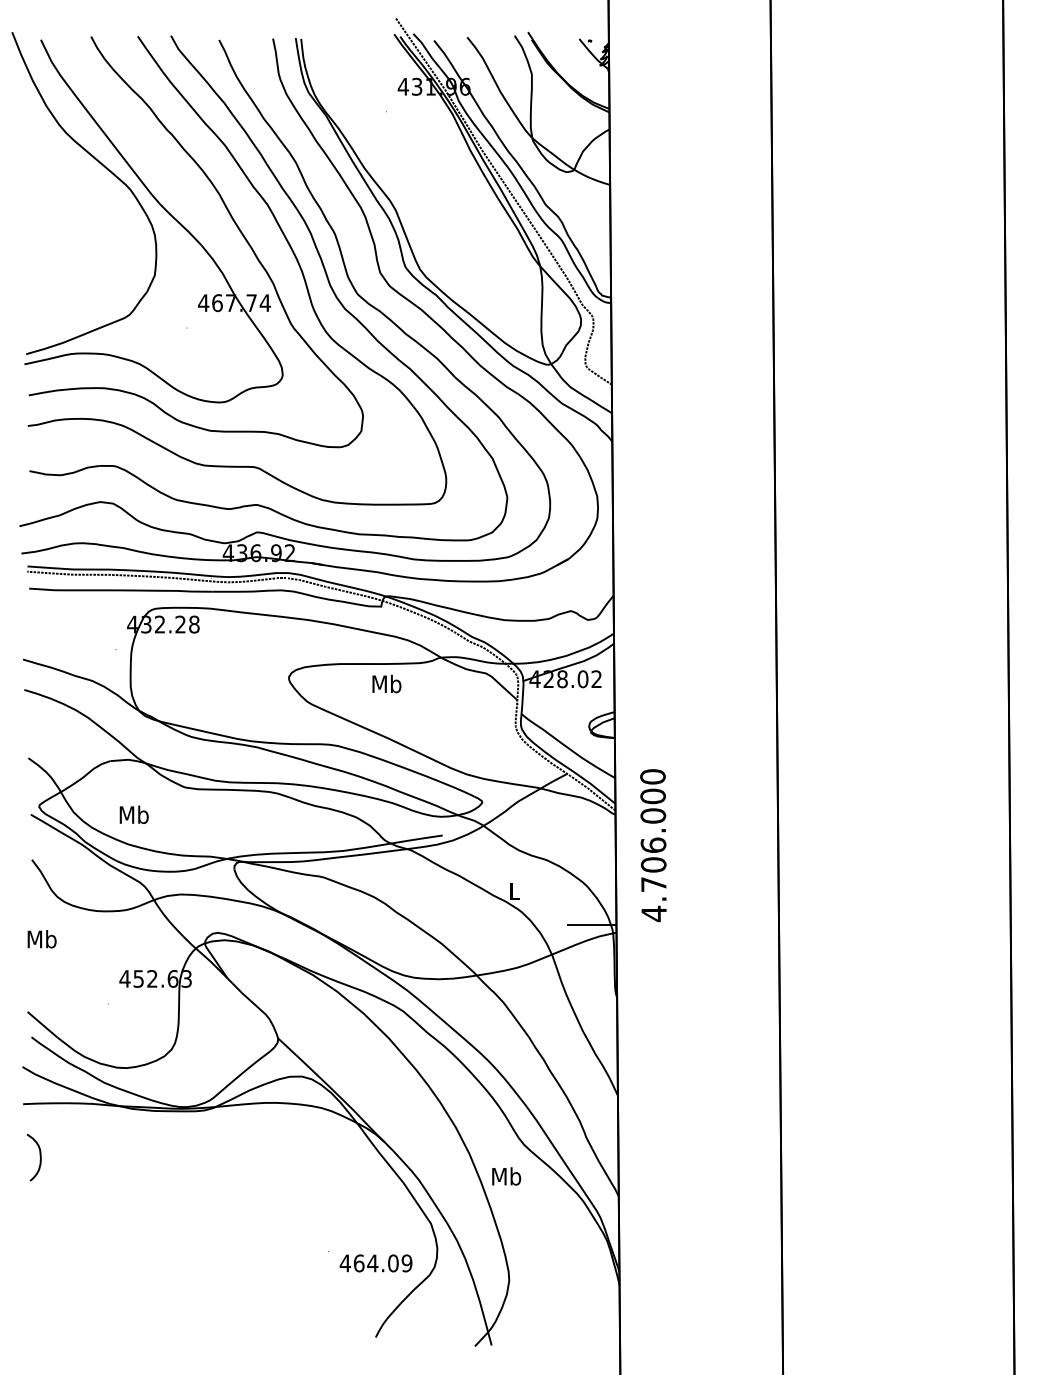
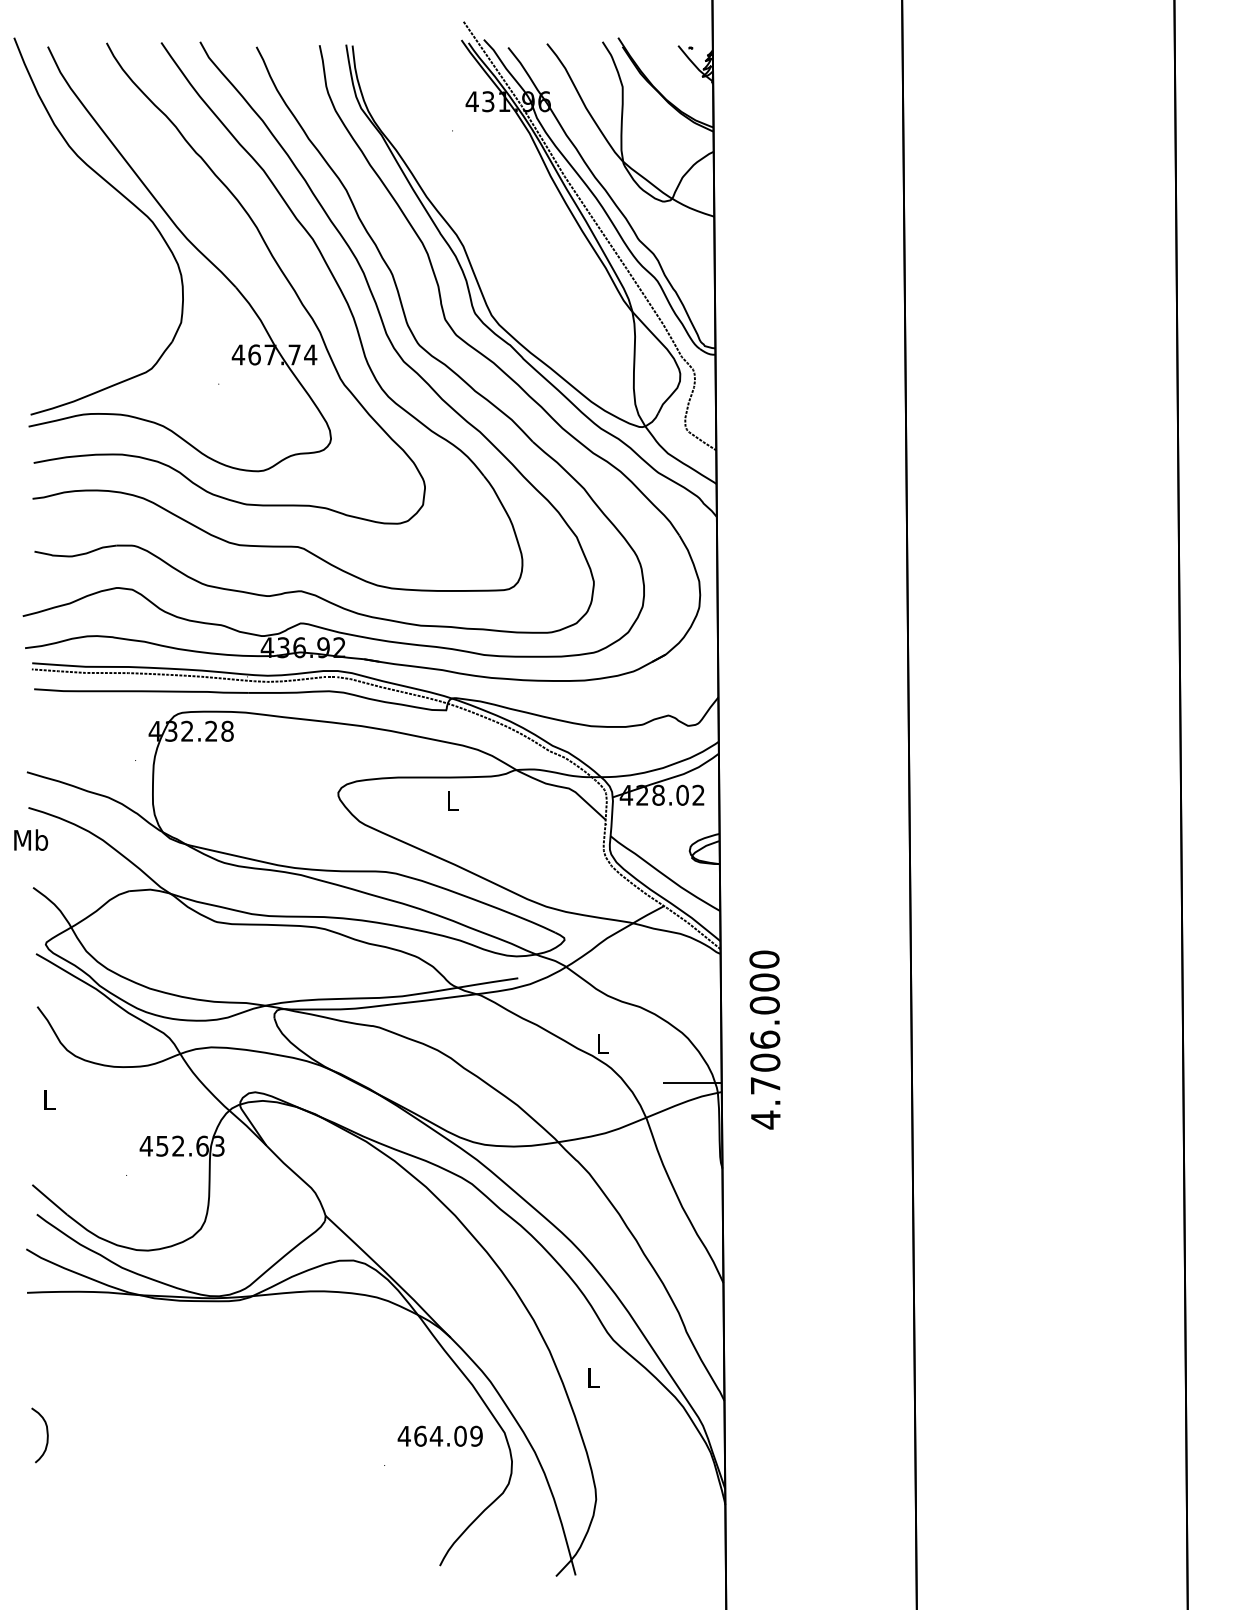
text: (386, 683) -> (452, 800), Mb -> L
text: (134, 814) -> (31, 839), moved
text: (652, 845) -> (764, 1039), moved
text: (42, 939) -> (49, 1099), Mb -> L
curve: (39, 1156) -> (46, 1434), moved
text: (506, 1176) -> (593, 1377), Mb -> L
text: (375, 1262) -> (439, 1435), moved

